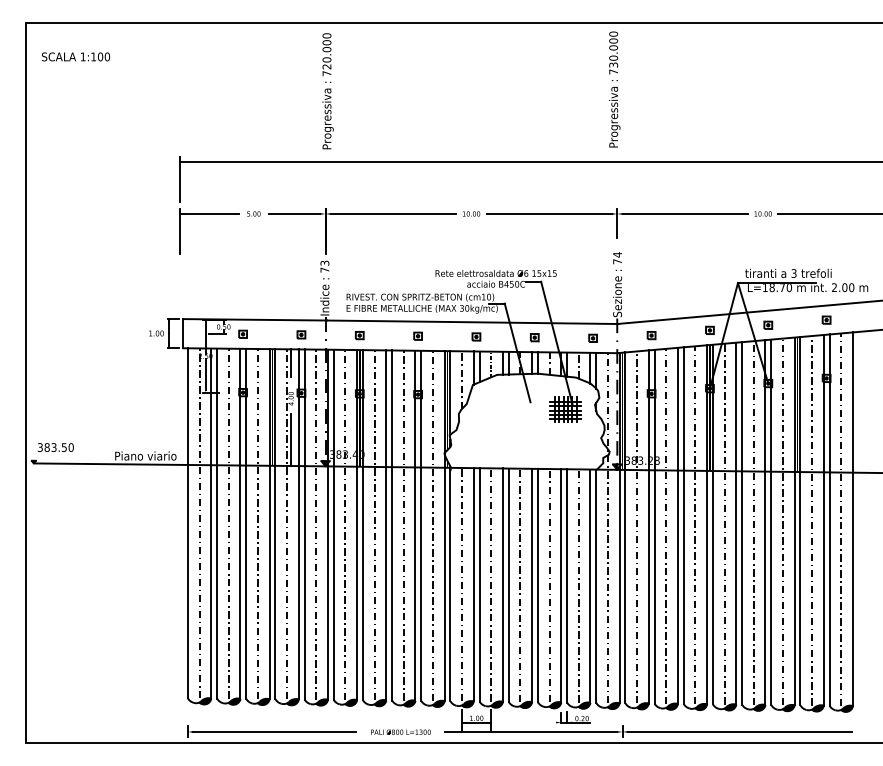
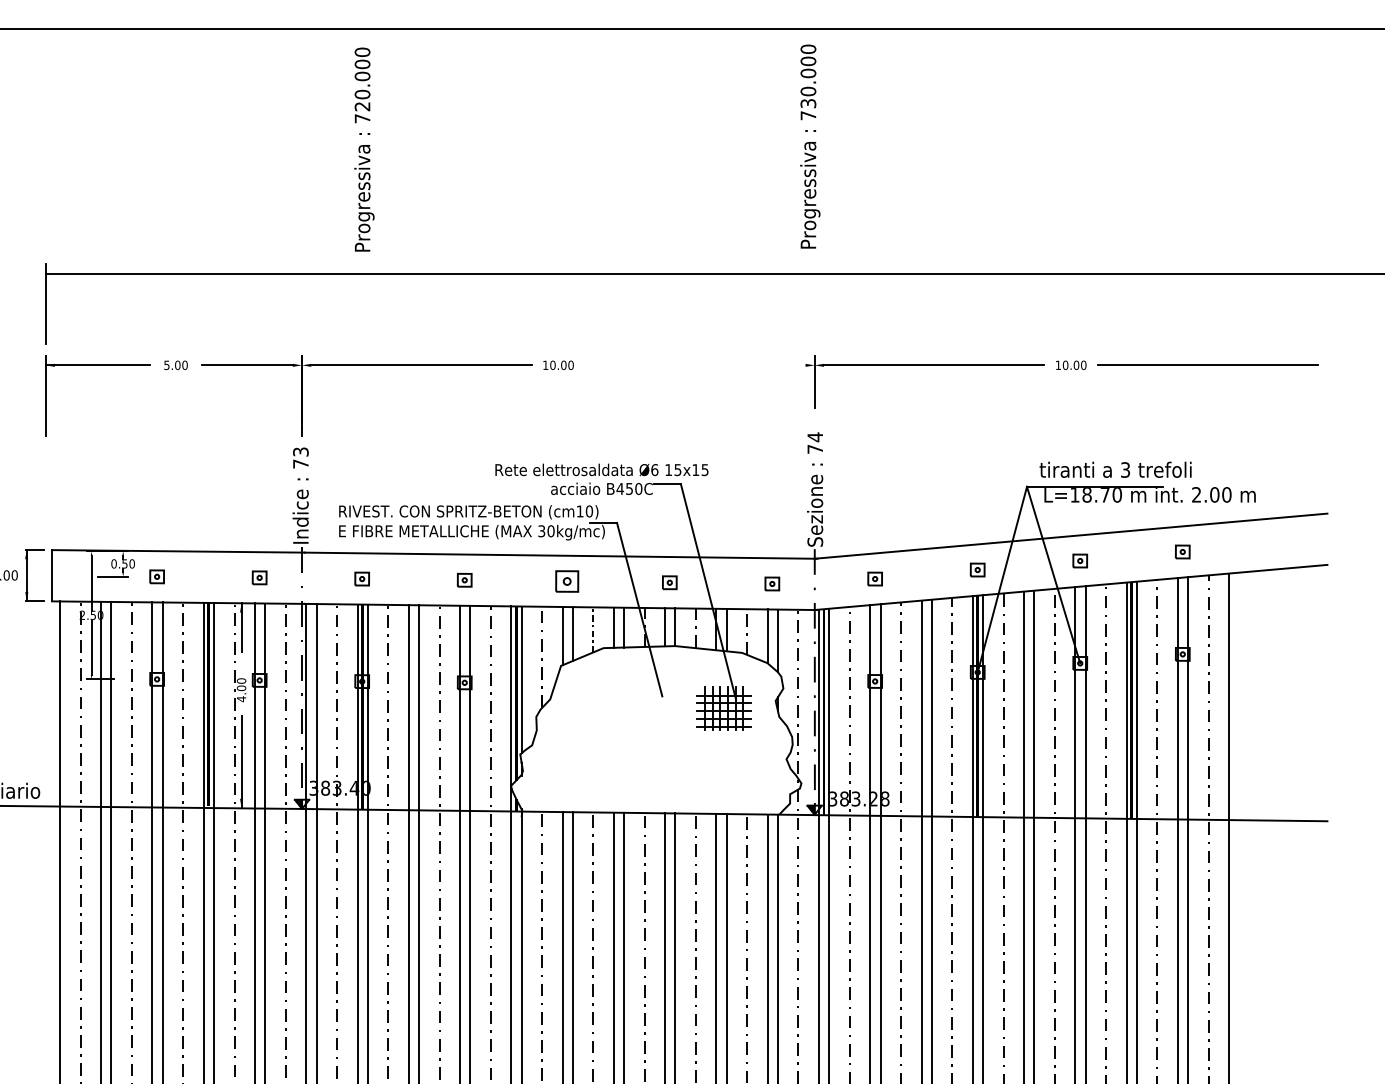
text: (327, 91) -> (363, 150), moved
line: (548, 213) -> (693, 364), removed
part: (476, 336) -> (567, 580), size x1.6

